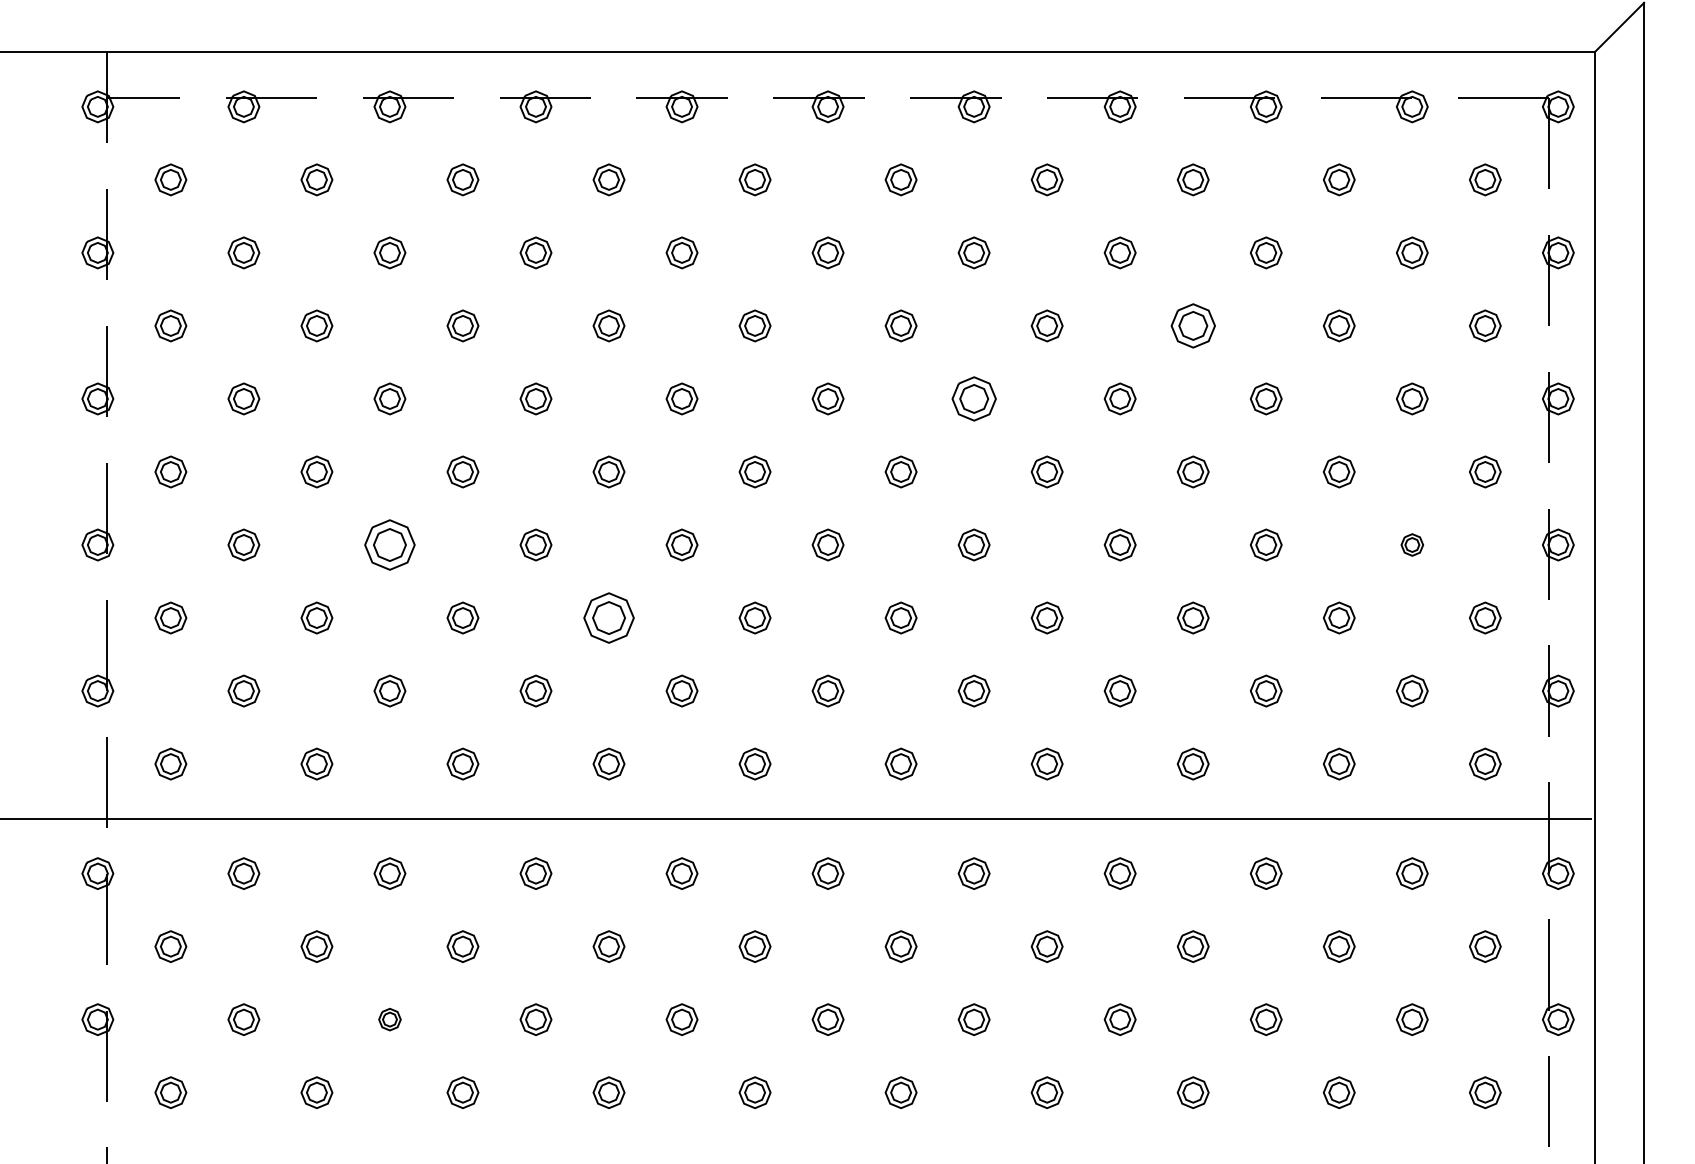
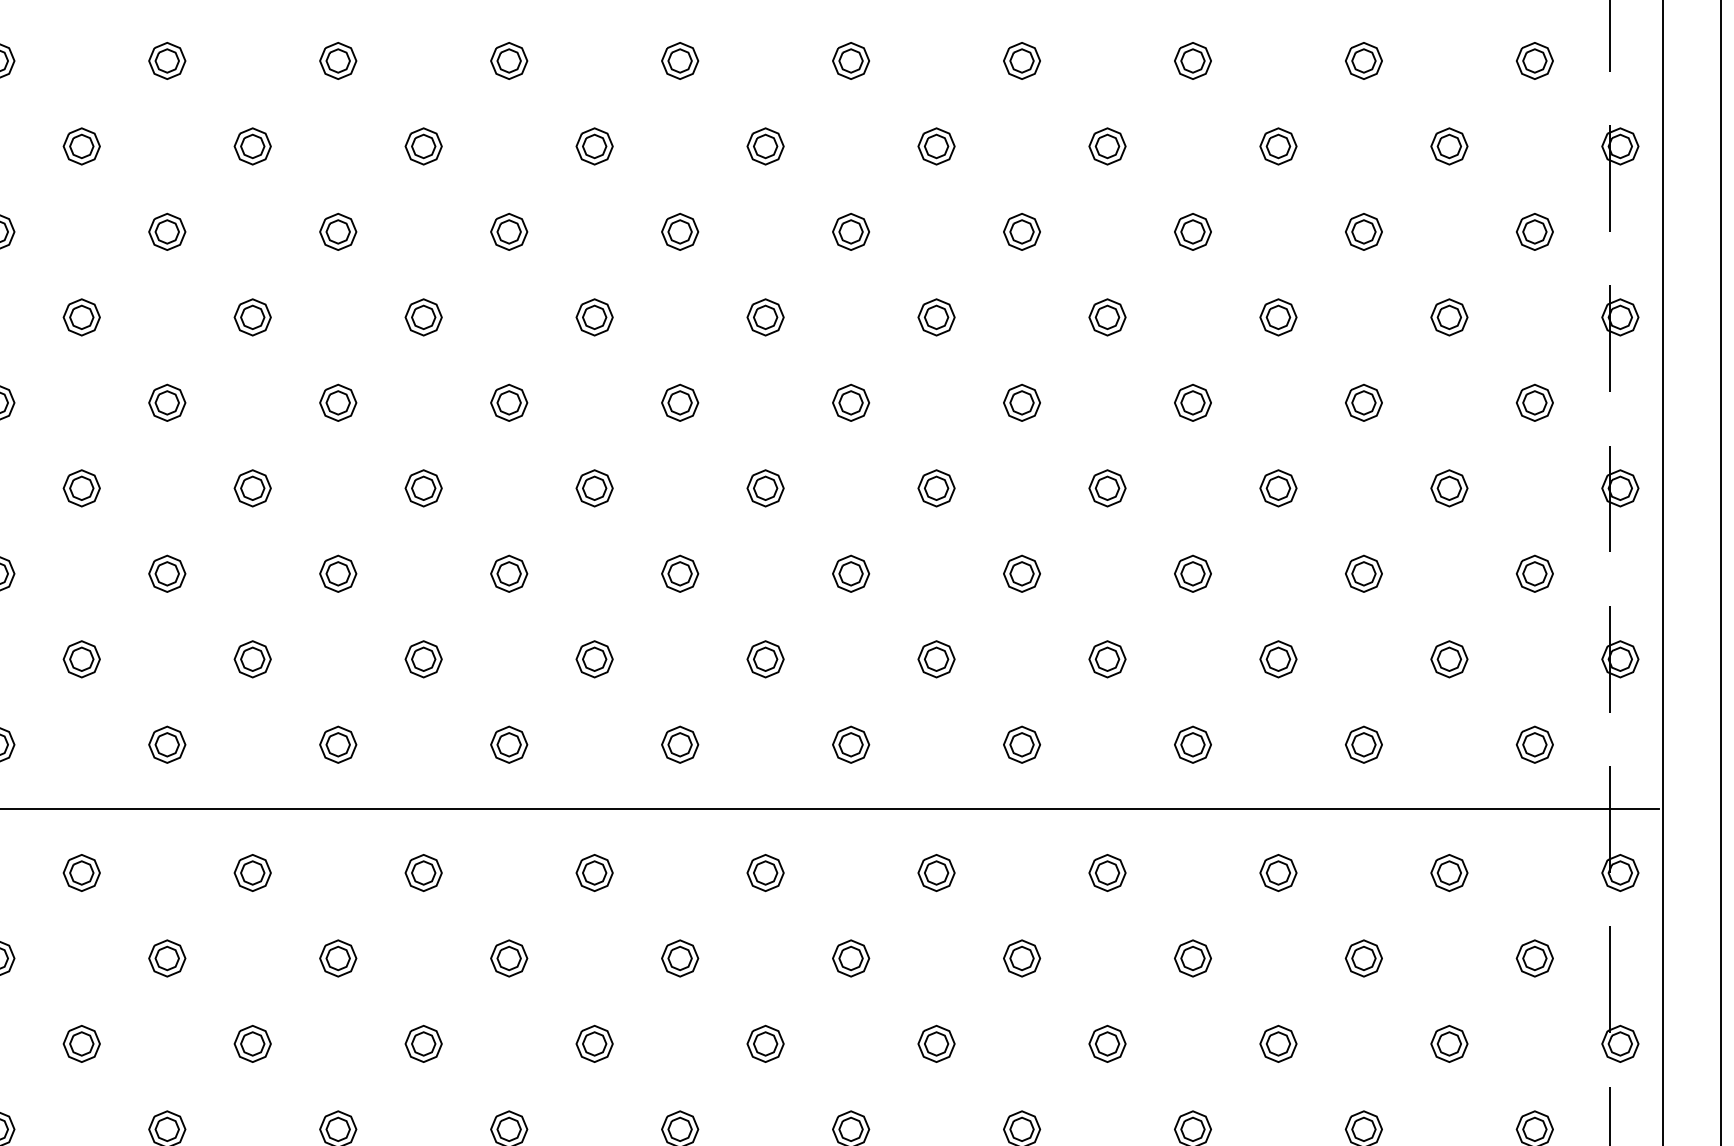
part: (1192, 325) -> (1192, 231), size x0.71
part: (973, 398) -> (935, 316), size x0.71
part: (389, 544) -> (252, 487), size x0.62
part: (1412, 544) -> (1449, 487), size x1.43
part: (608, 617) -> (508, 573), size x0.62
part: (389, 1019) -> (252, 1043), size x1.43

